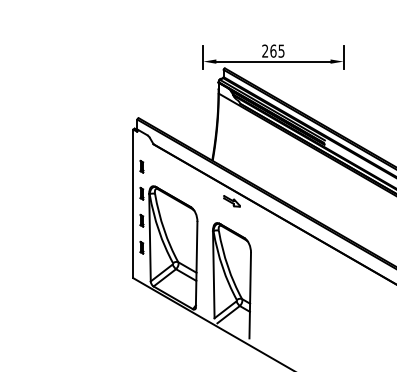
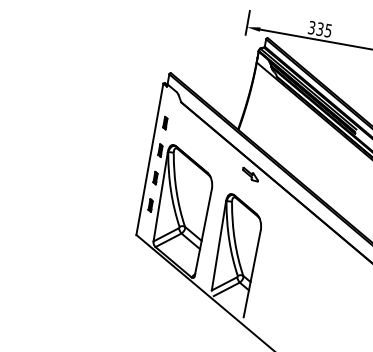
text: (269, 50) -> (316, 27), 265 -> 335

